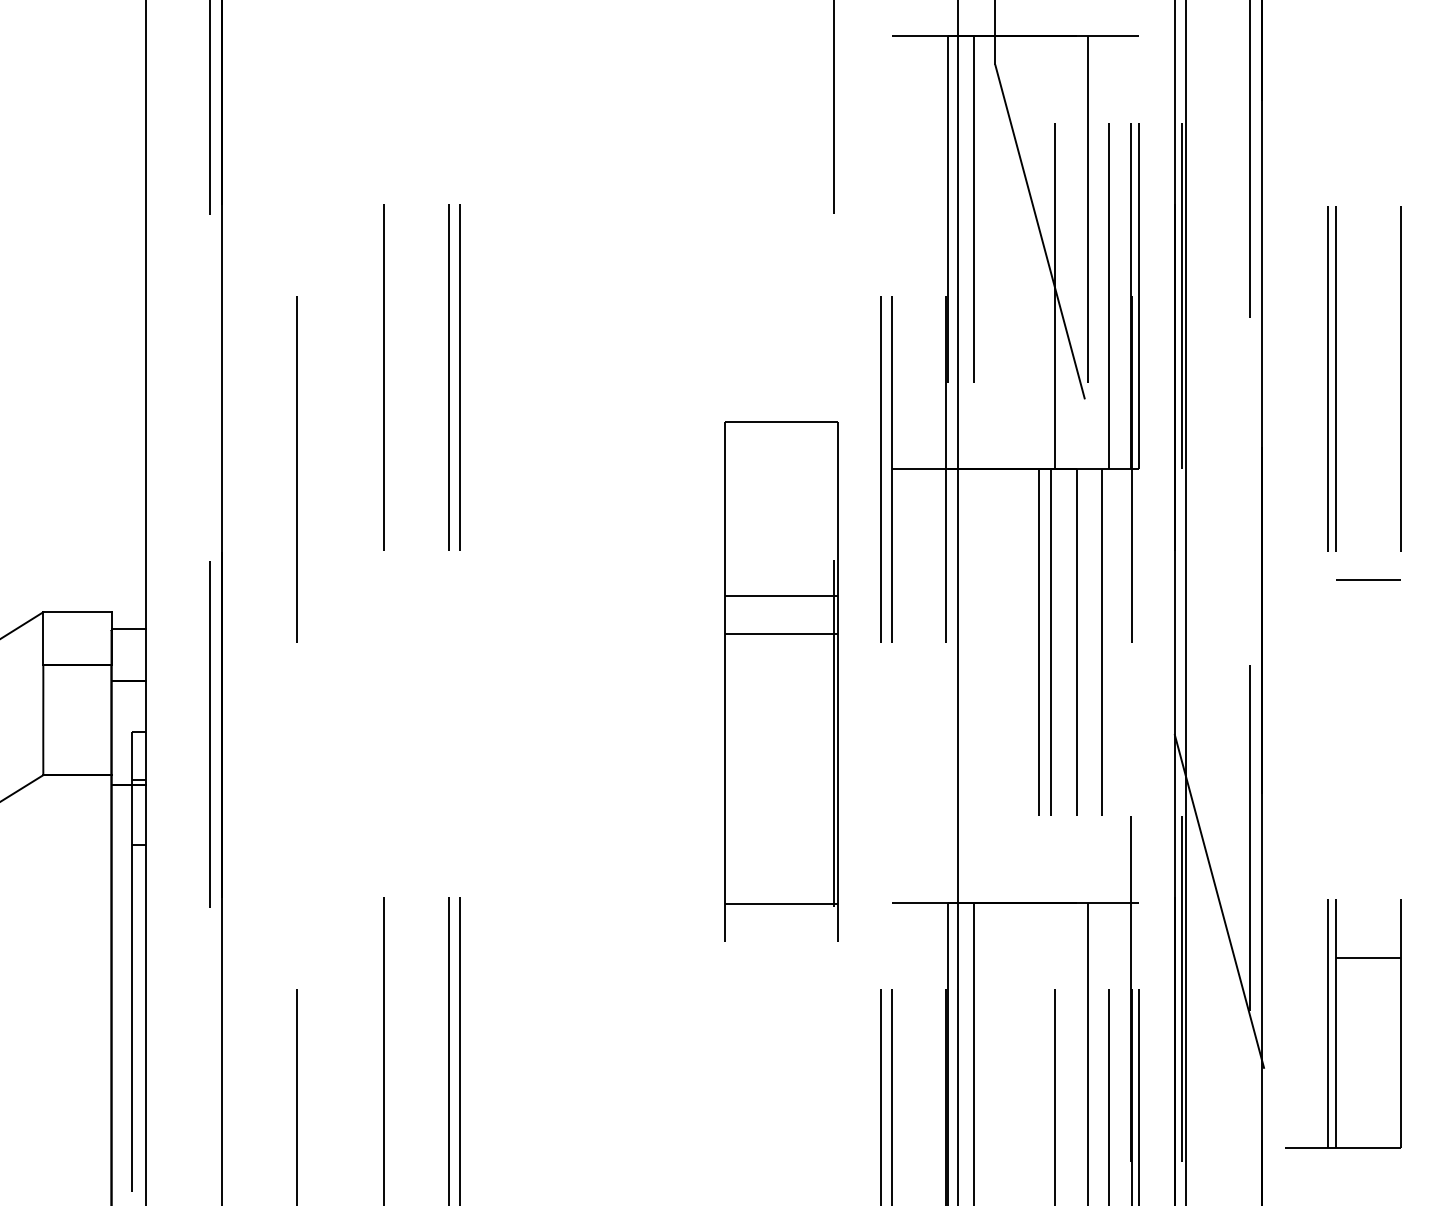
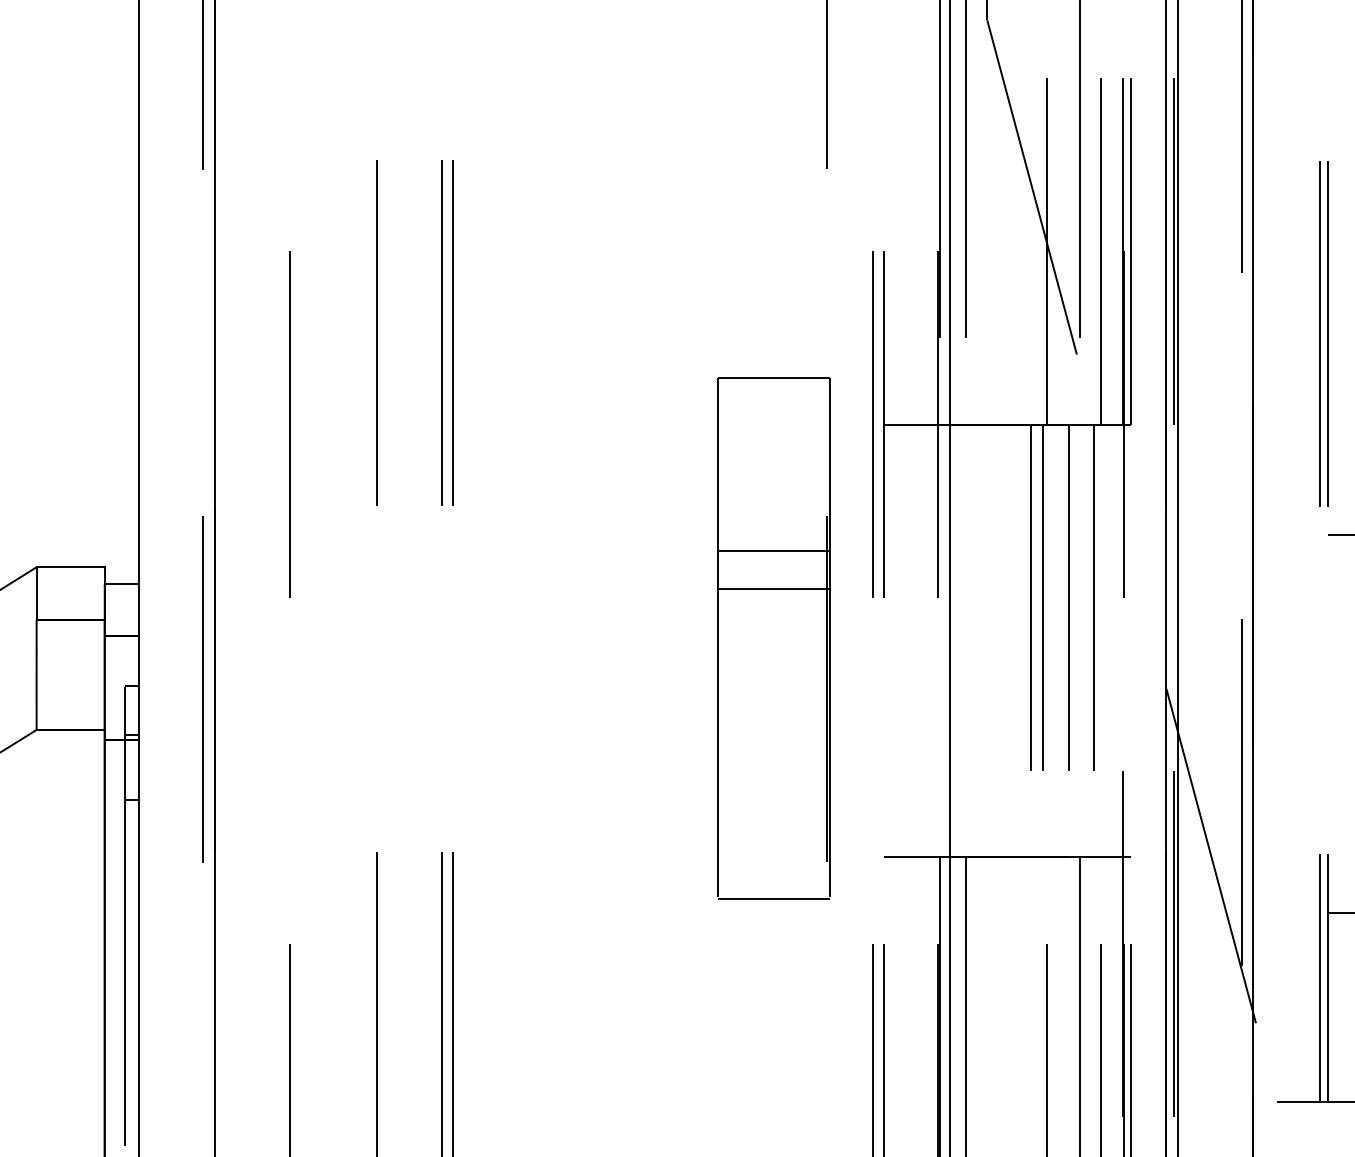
line: (781, 904) -> (773, 899), moved

